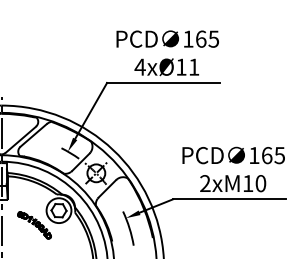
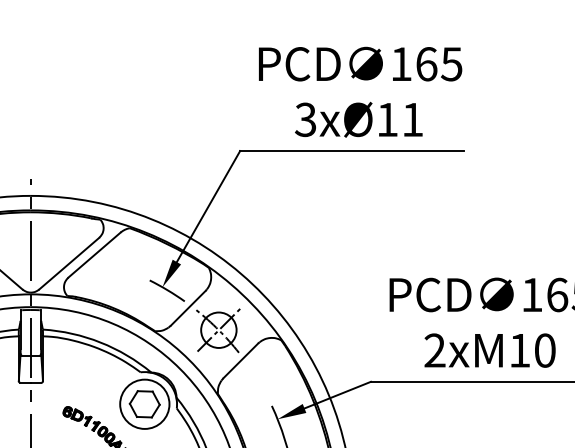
text: (139, 66) -> (304, 118), 4xØ11 -> 3xØ11

